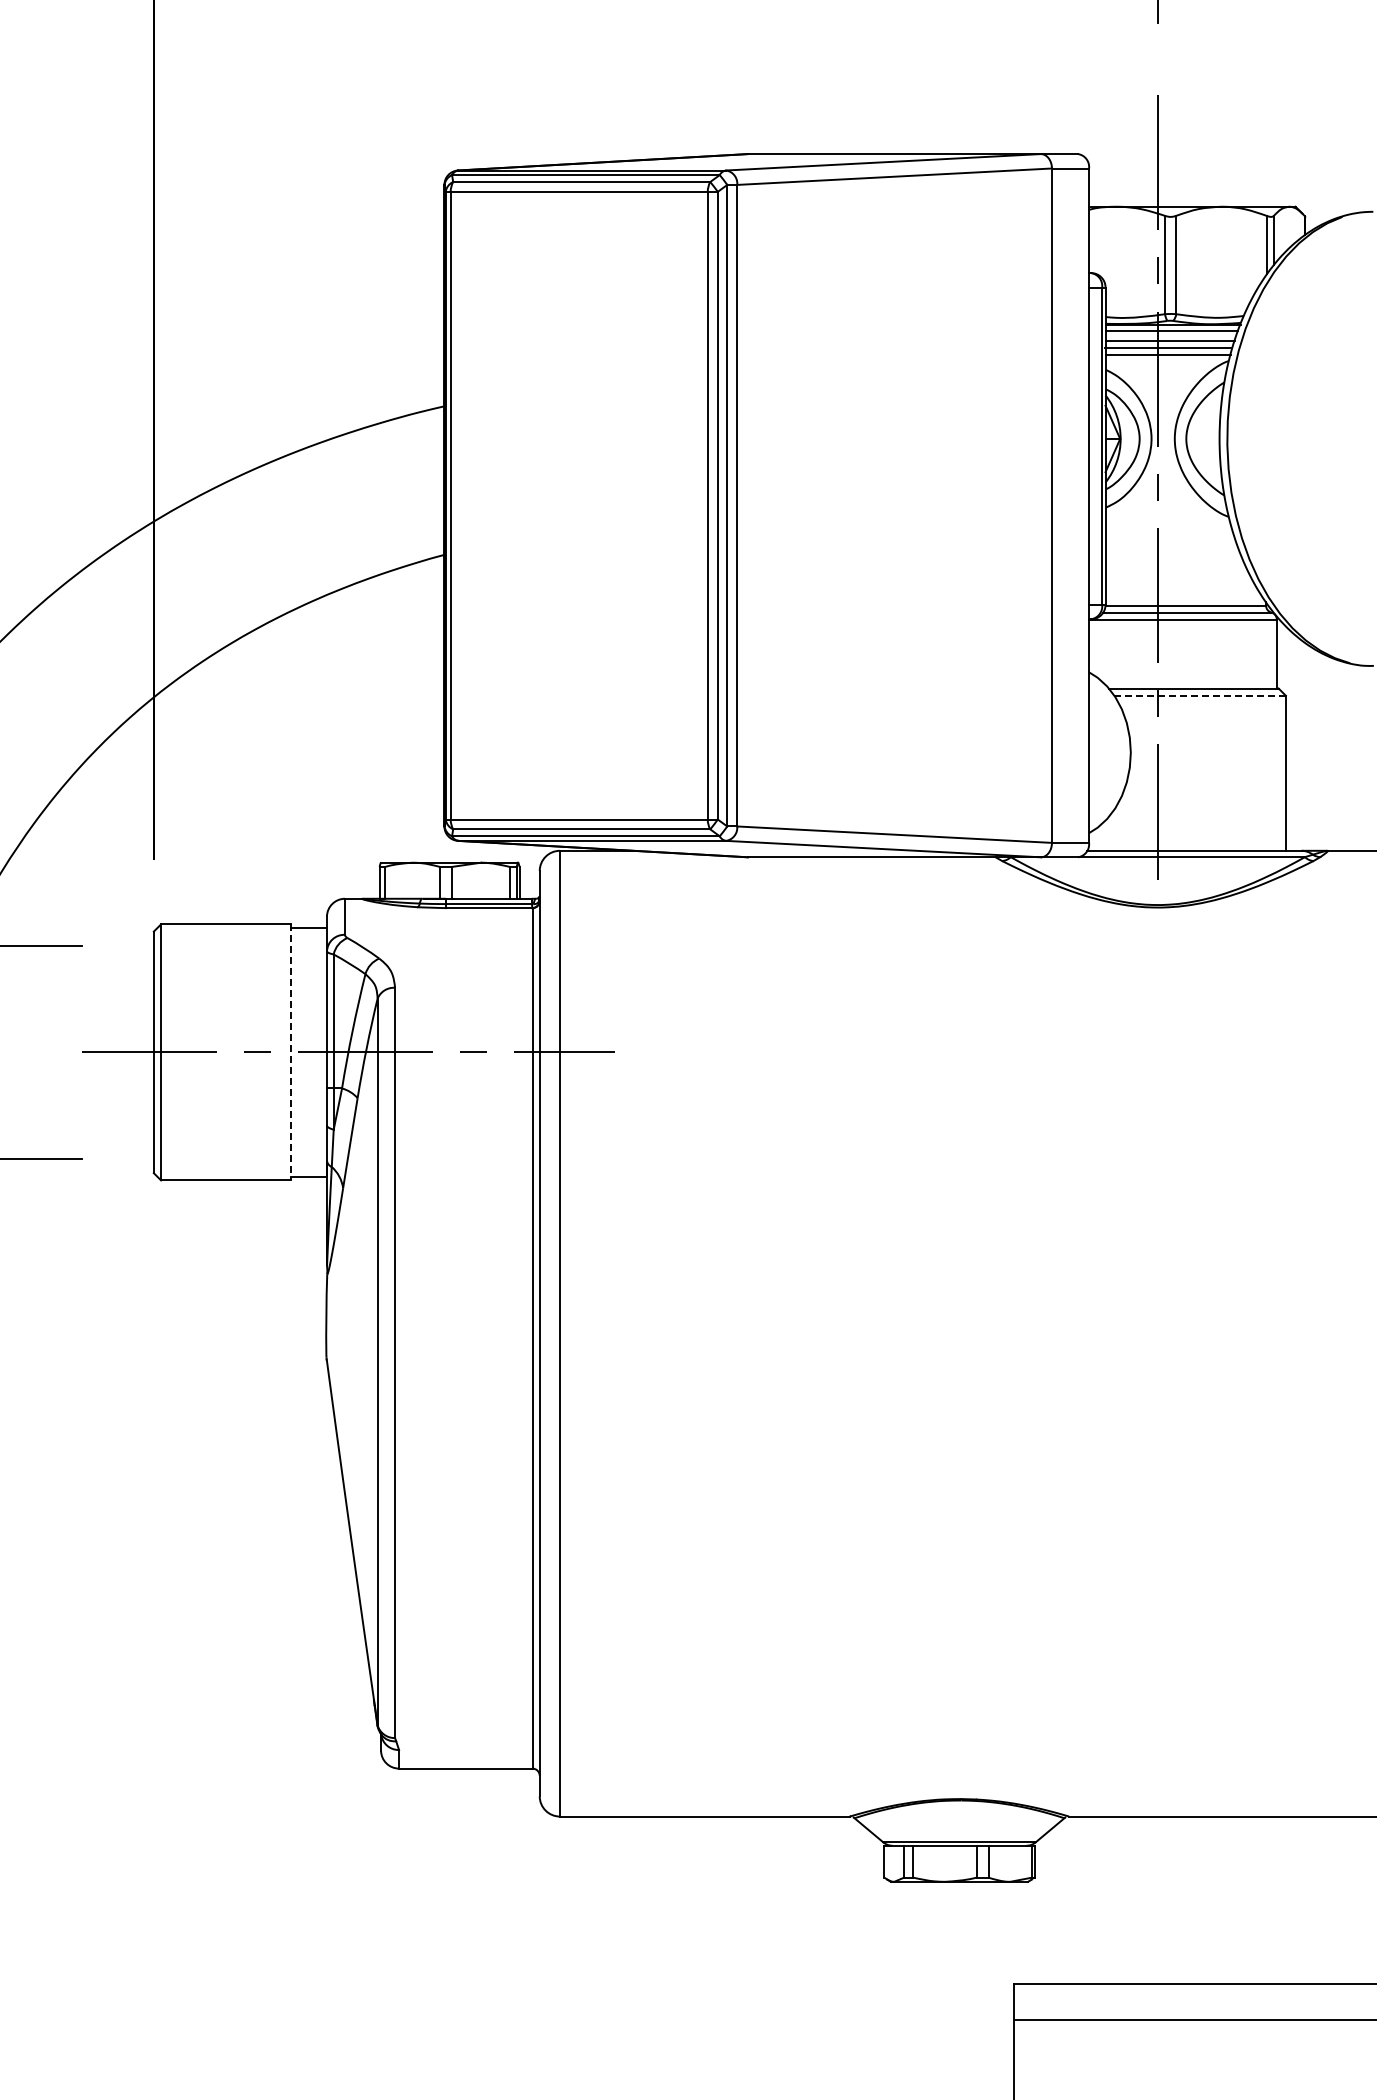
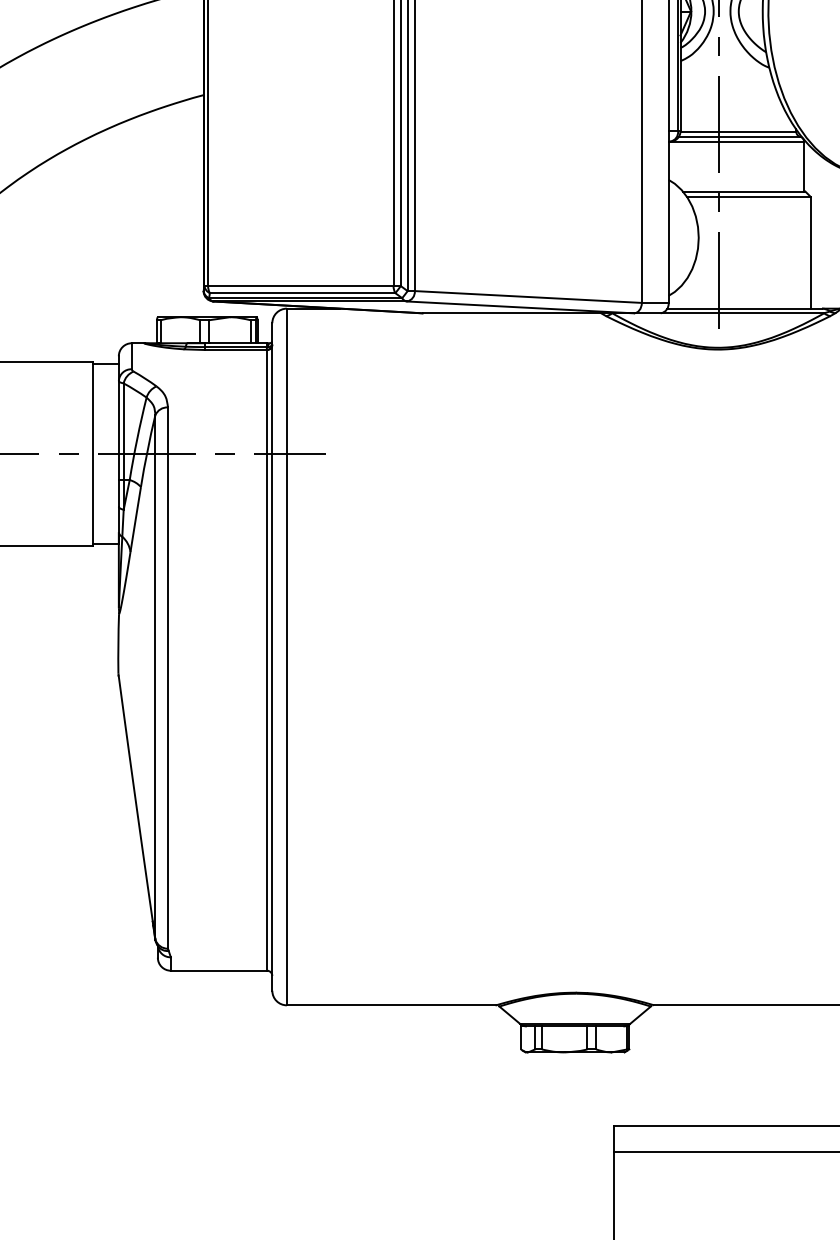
line: (1200, 695) -> (749, 196), dashed -> solid
line: (290, 1052) -> (92, 454), dashed -> solid

